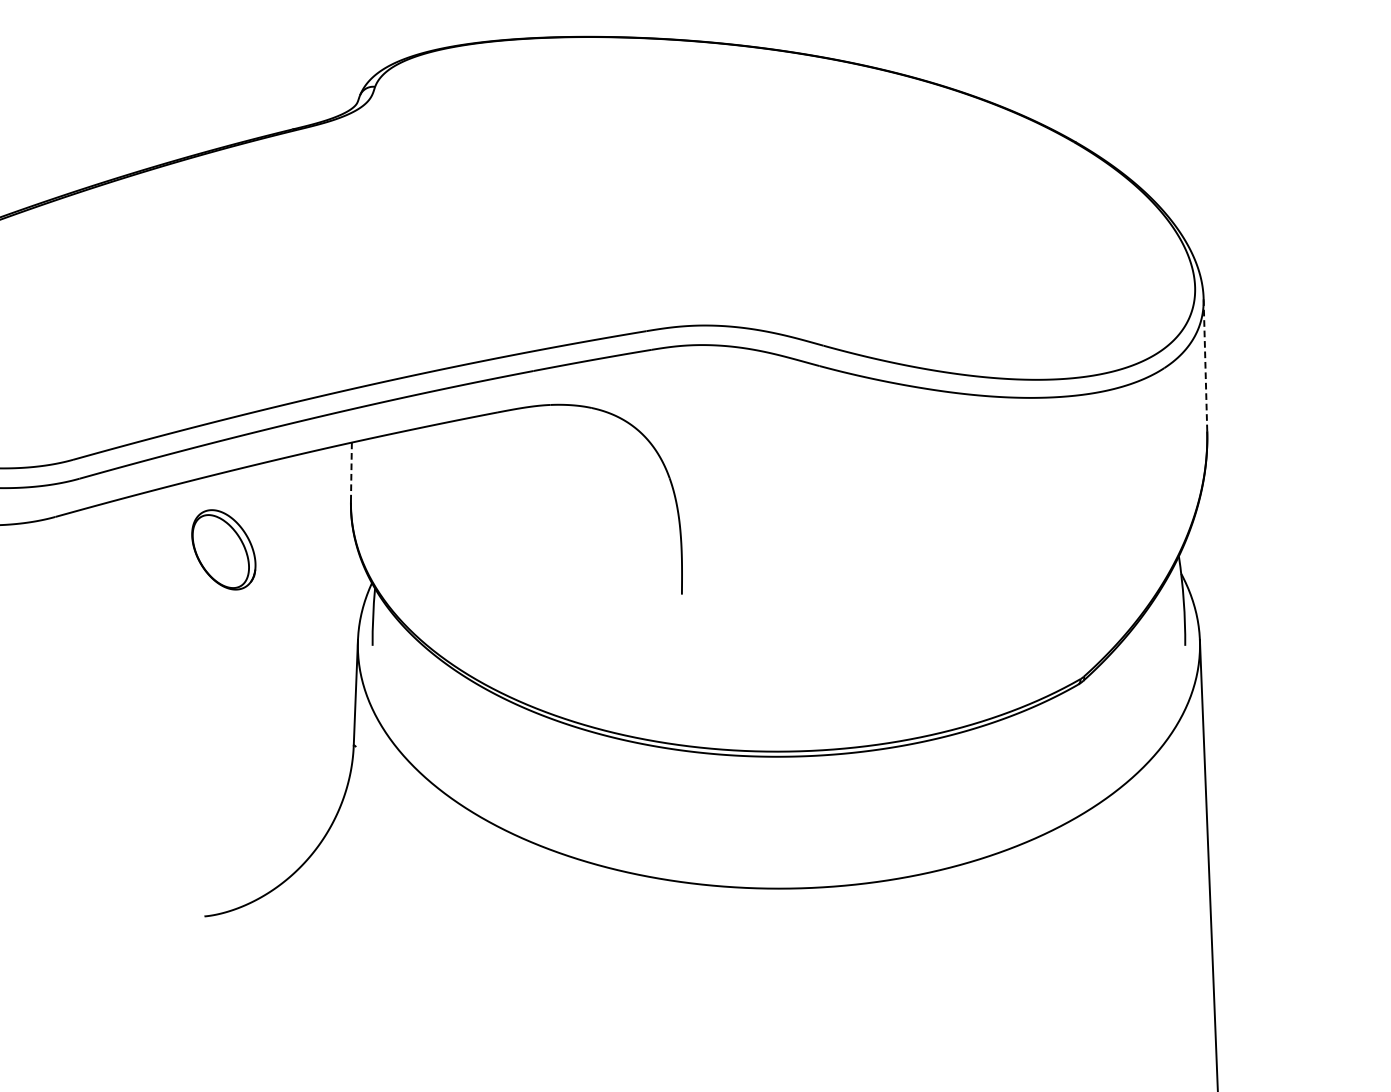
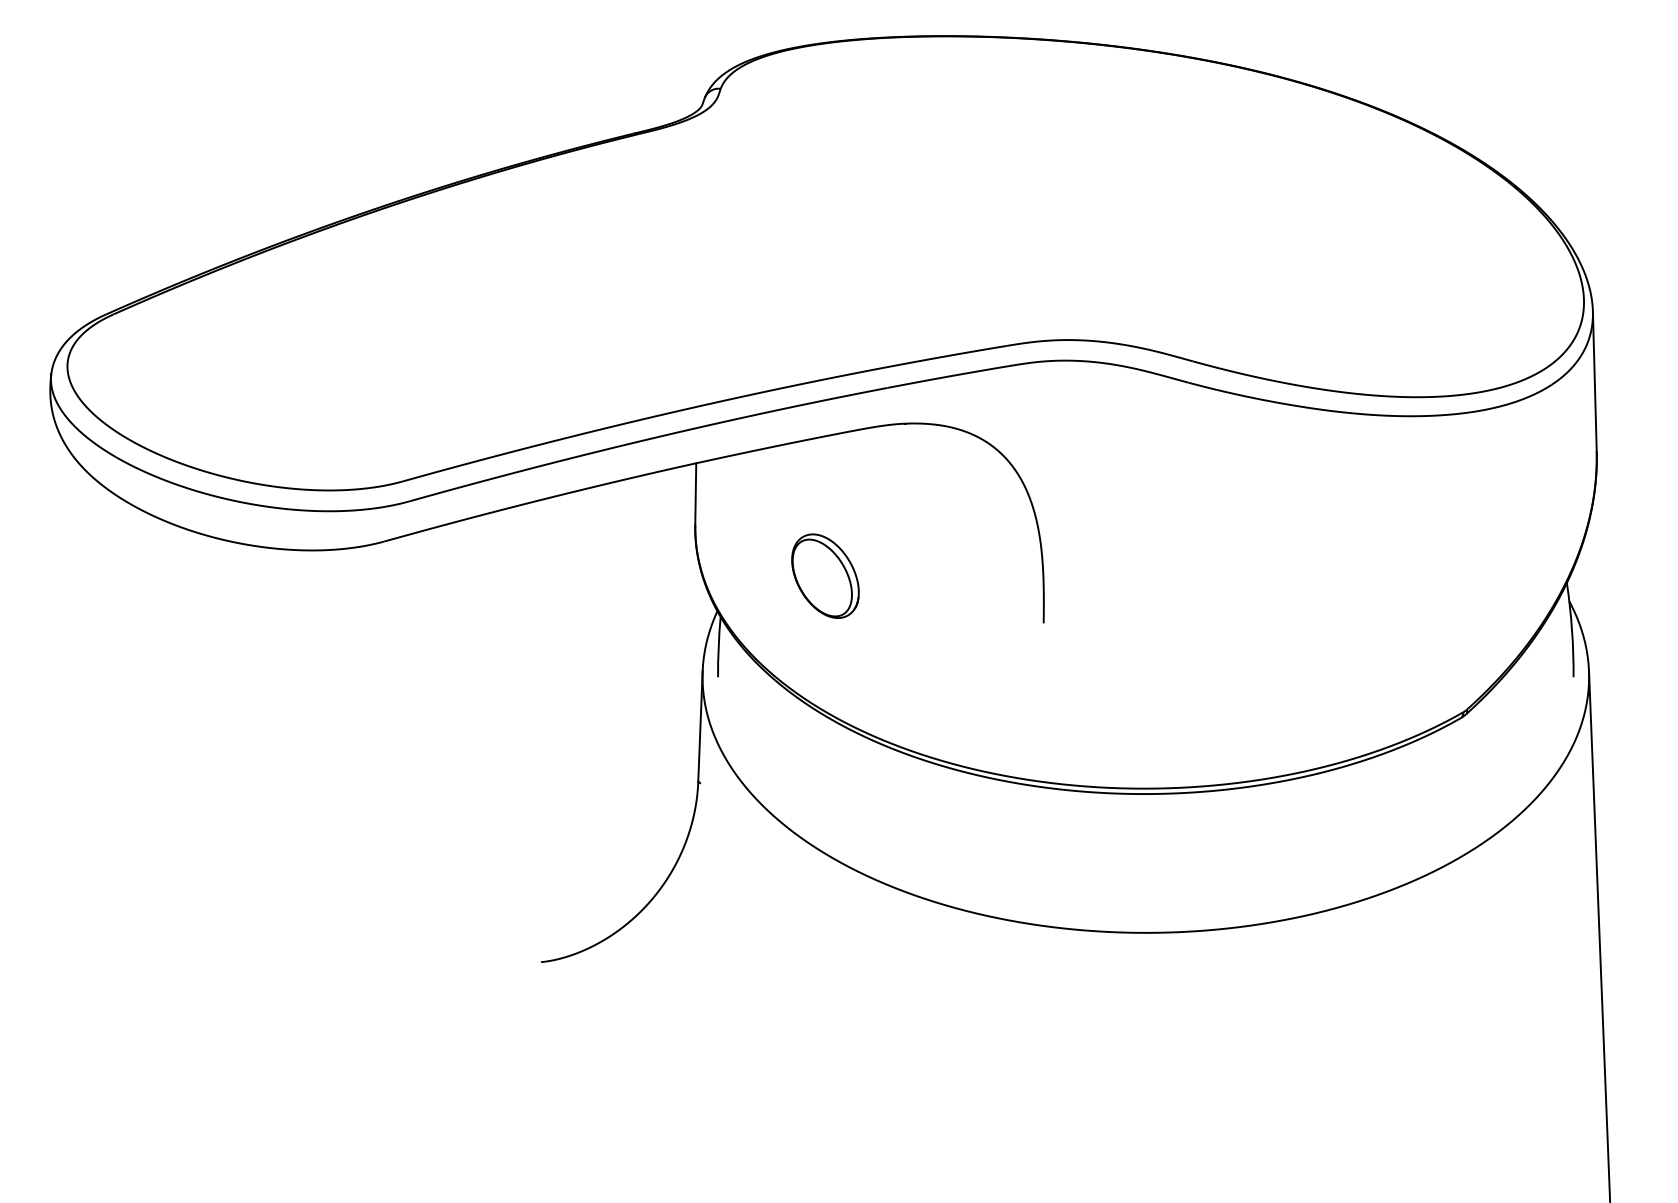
line: (1205, 364) -> (1594, 381), dashed -> solid
line: (351, 472) -> (695, 494), dashed -> solid
part: (223, 549) -> (825, 575), moved

